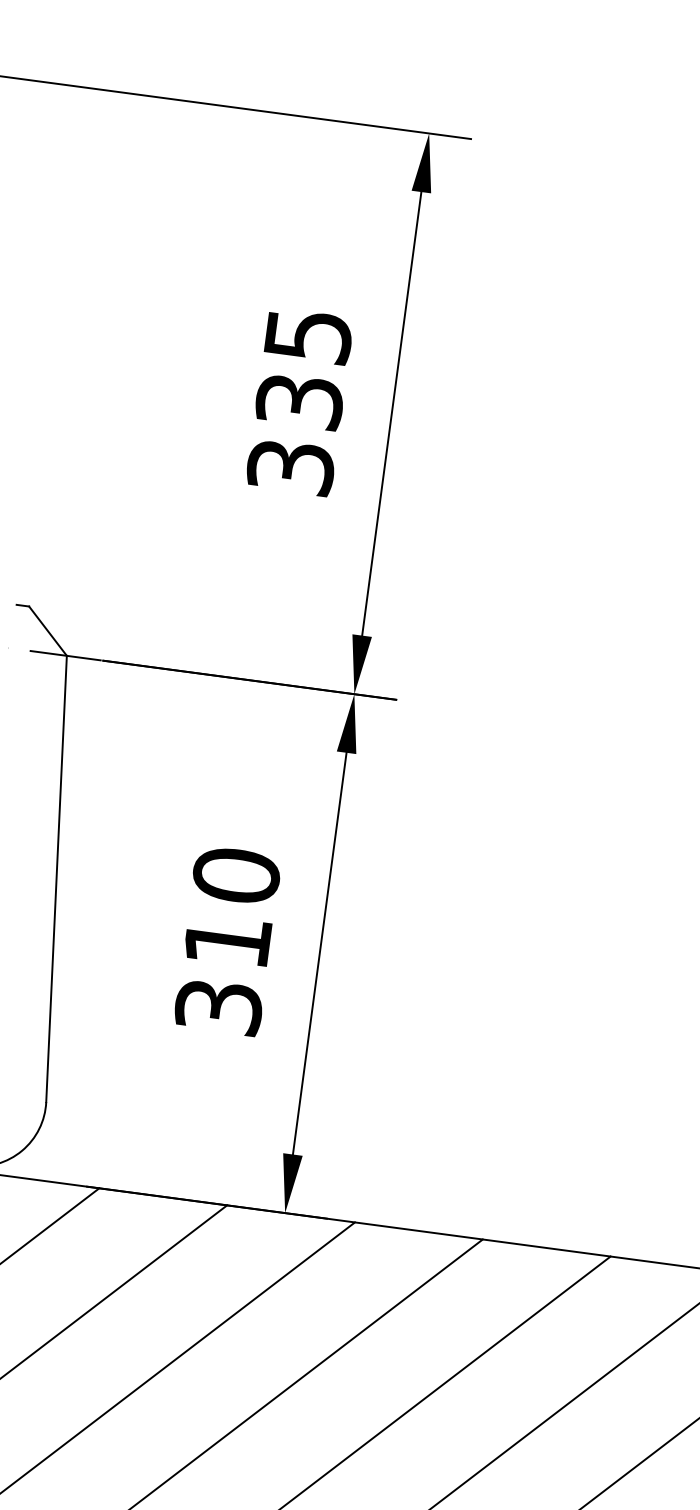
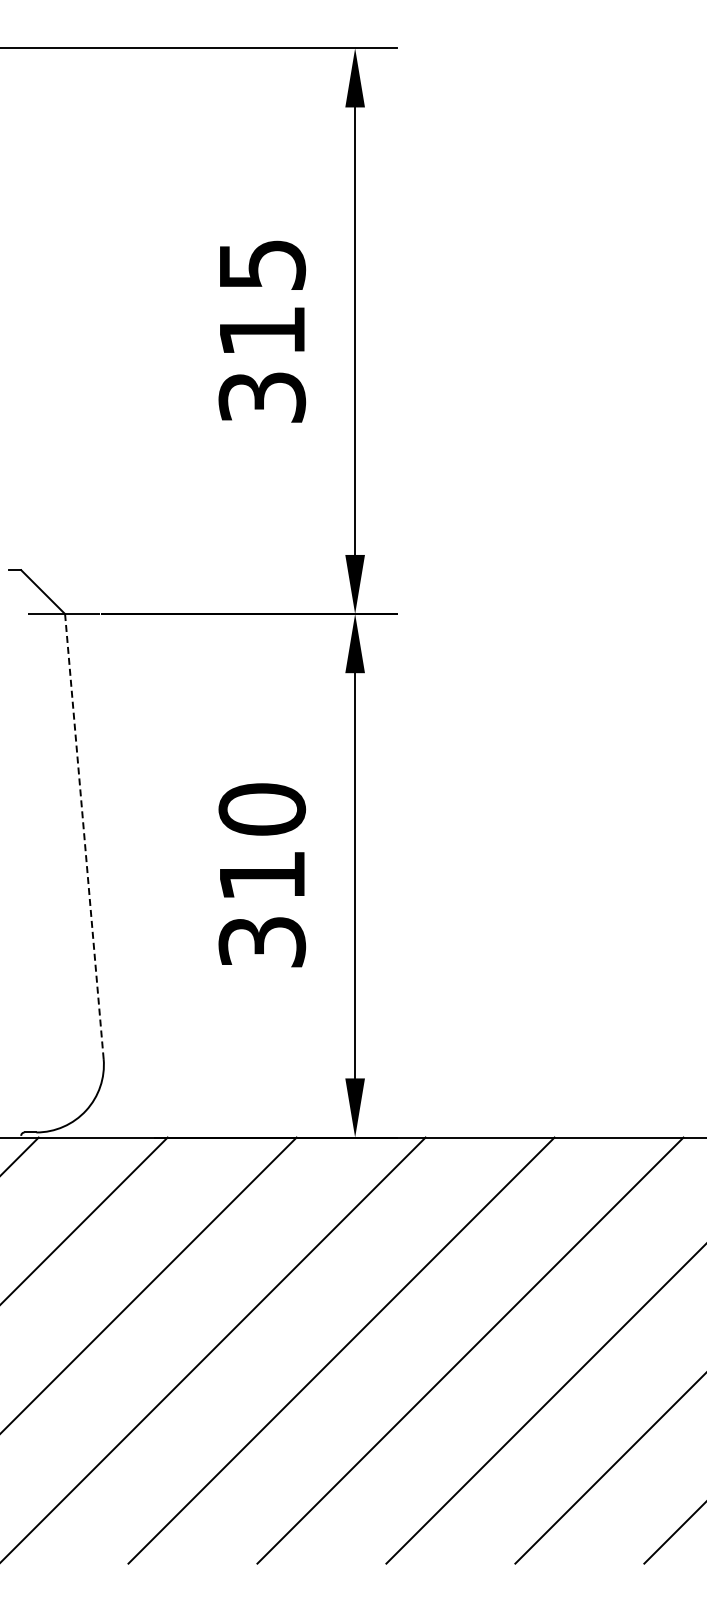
text: (299, 401) -> (262, 331), 335 -> 315
line: (56, 879) -> (84, 837), solid -> dashed

